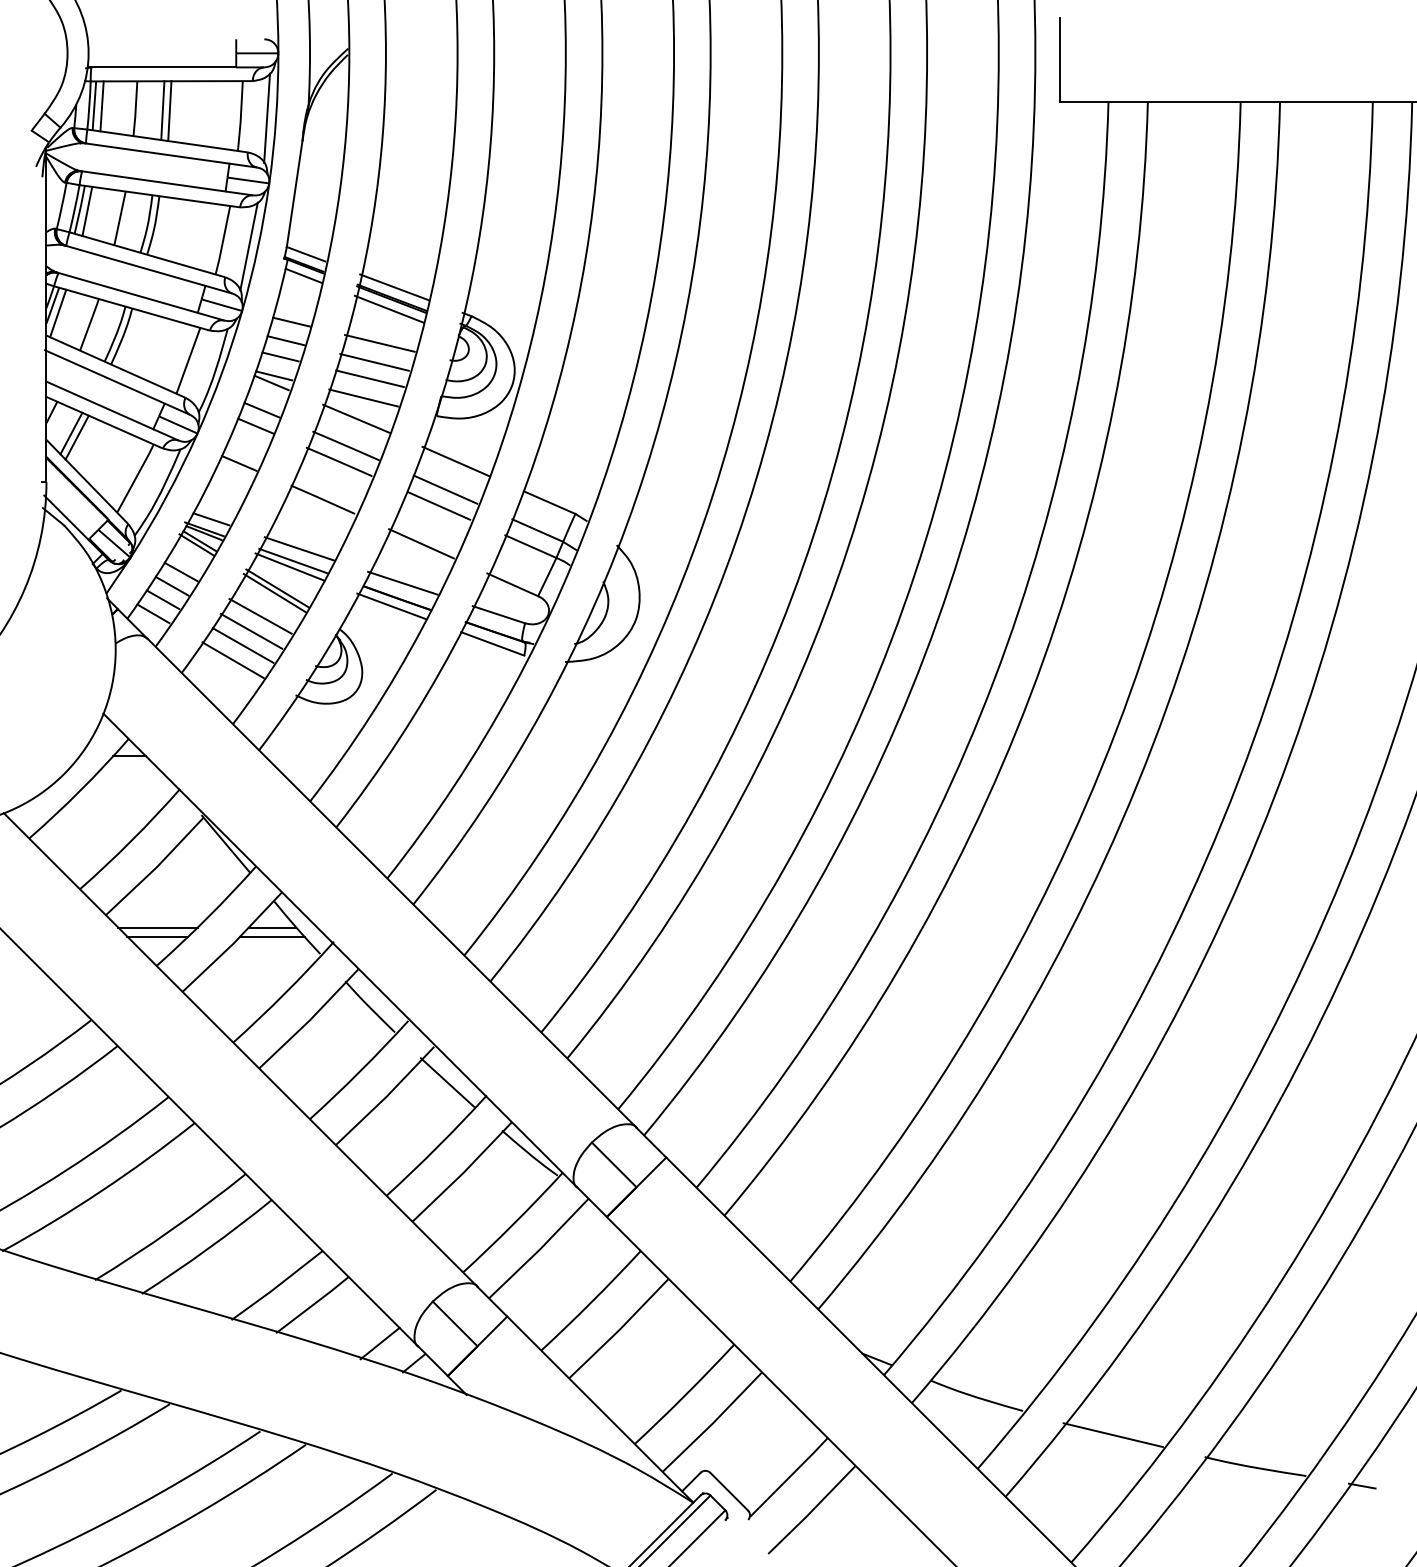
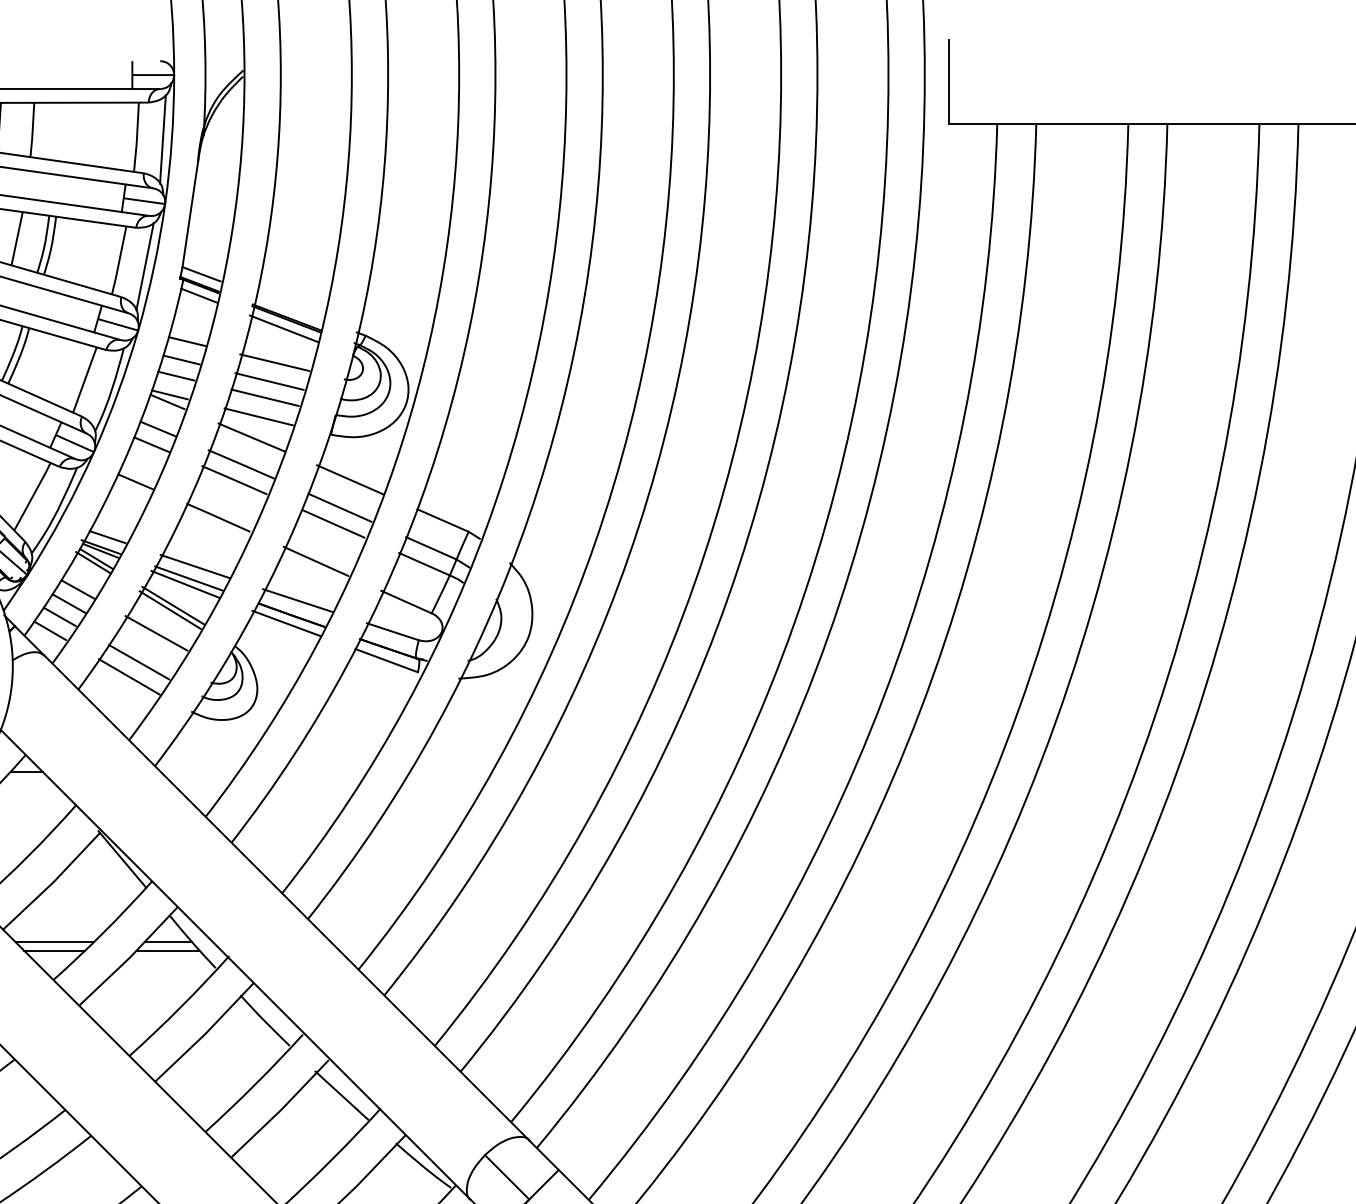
line: (162, 110) -> (59, 131), removed
line: (169, 111) -> (66, 132), removed
line: (394, 287) -> (289, 307), removed
line: (251, 630) -> (147, 647), removed

